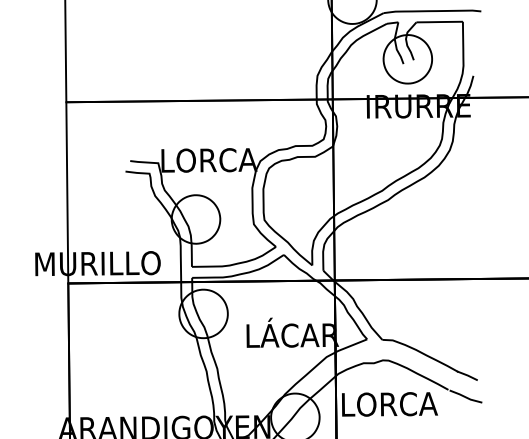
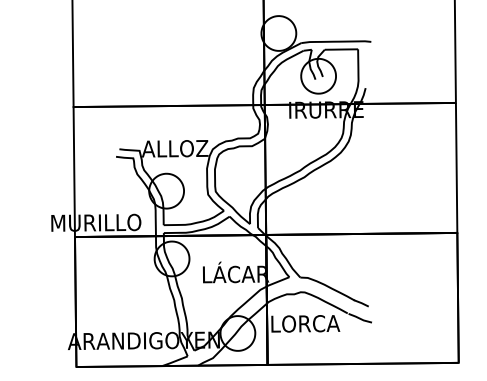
text: (208, 159) -> (175, 148), LORCA -> ALLOZ

